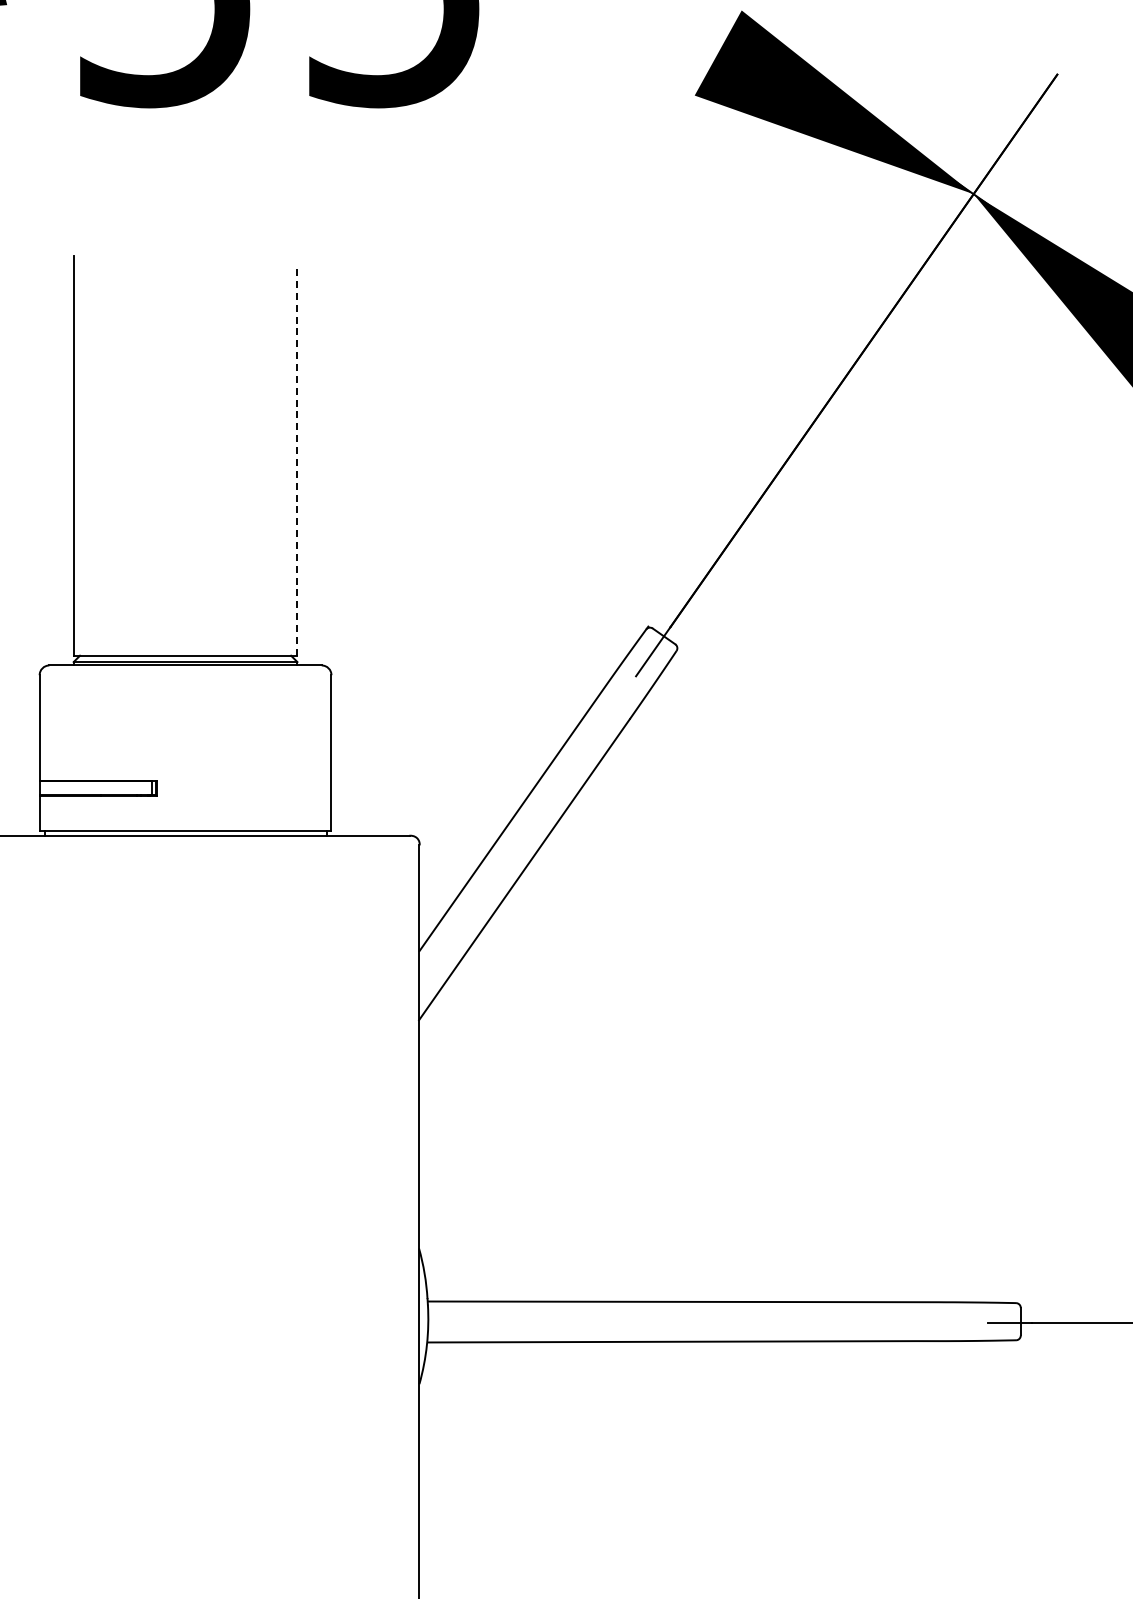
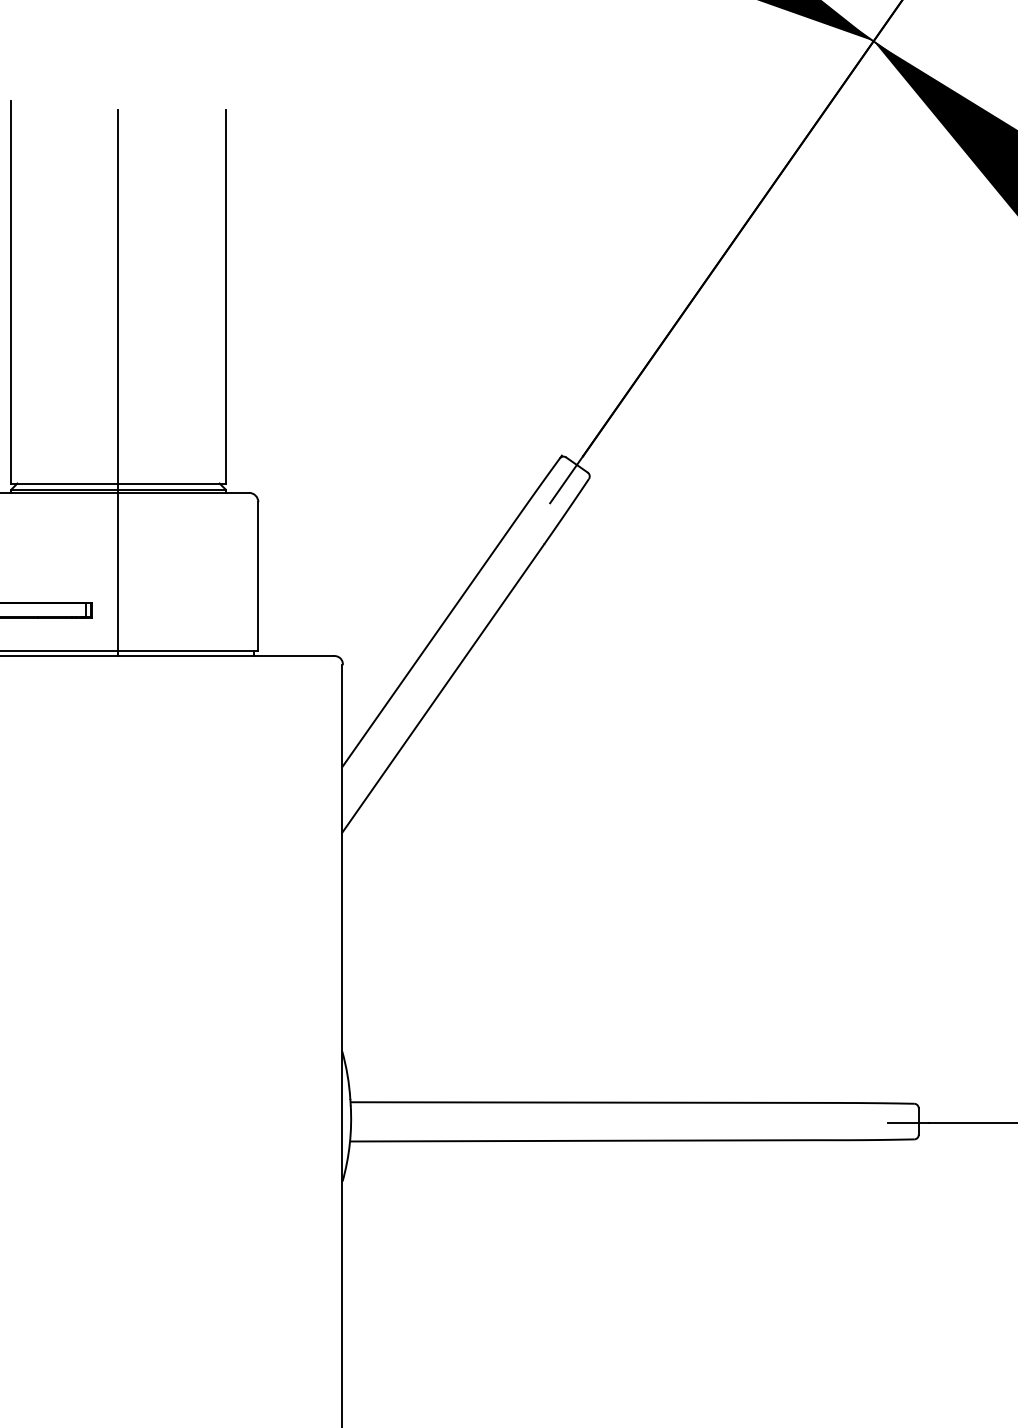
line: (297, 460) -> (225, 296), dashed -> solid
line: (185, 550) -> (118, 382), added

